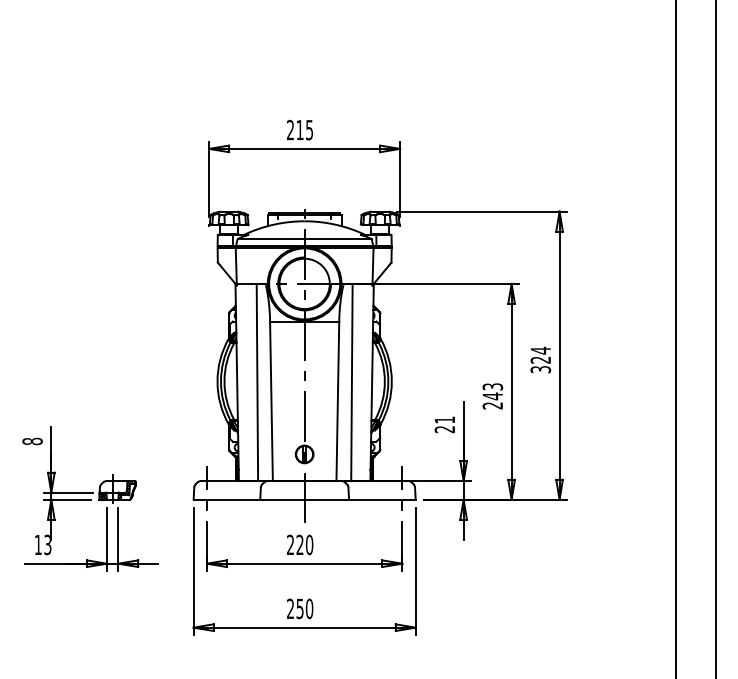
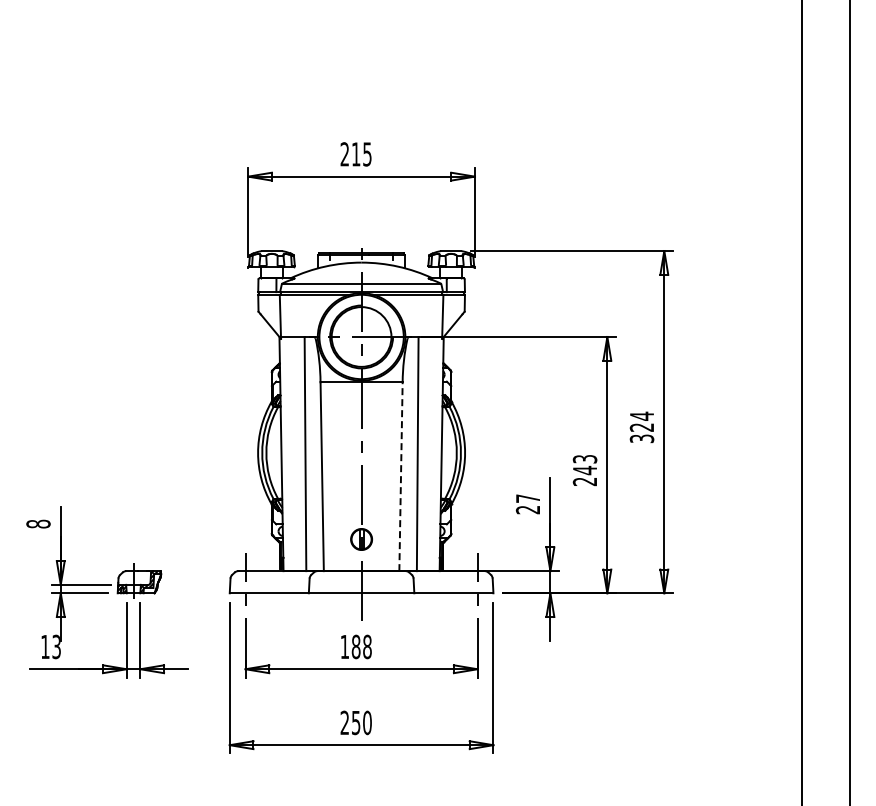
line: (338, 401) -> (401, 476), solid -> dashed
text: (444, 419) -> (527, 498), 21 -> 27
text: (299, 544) -> (355, 646), 220 -> 188

